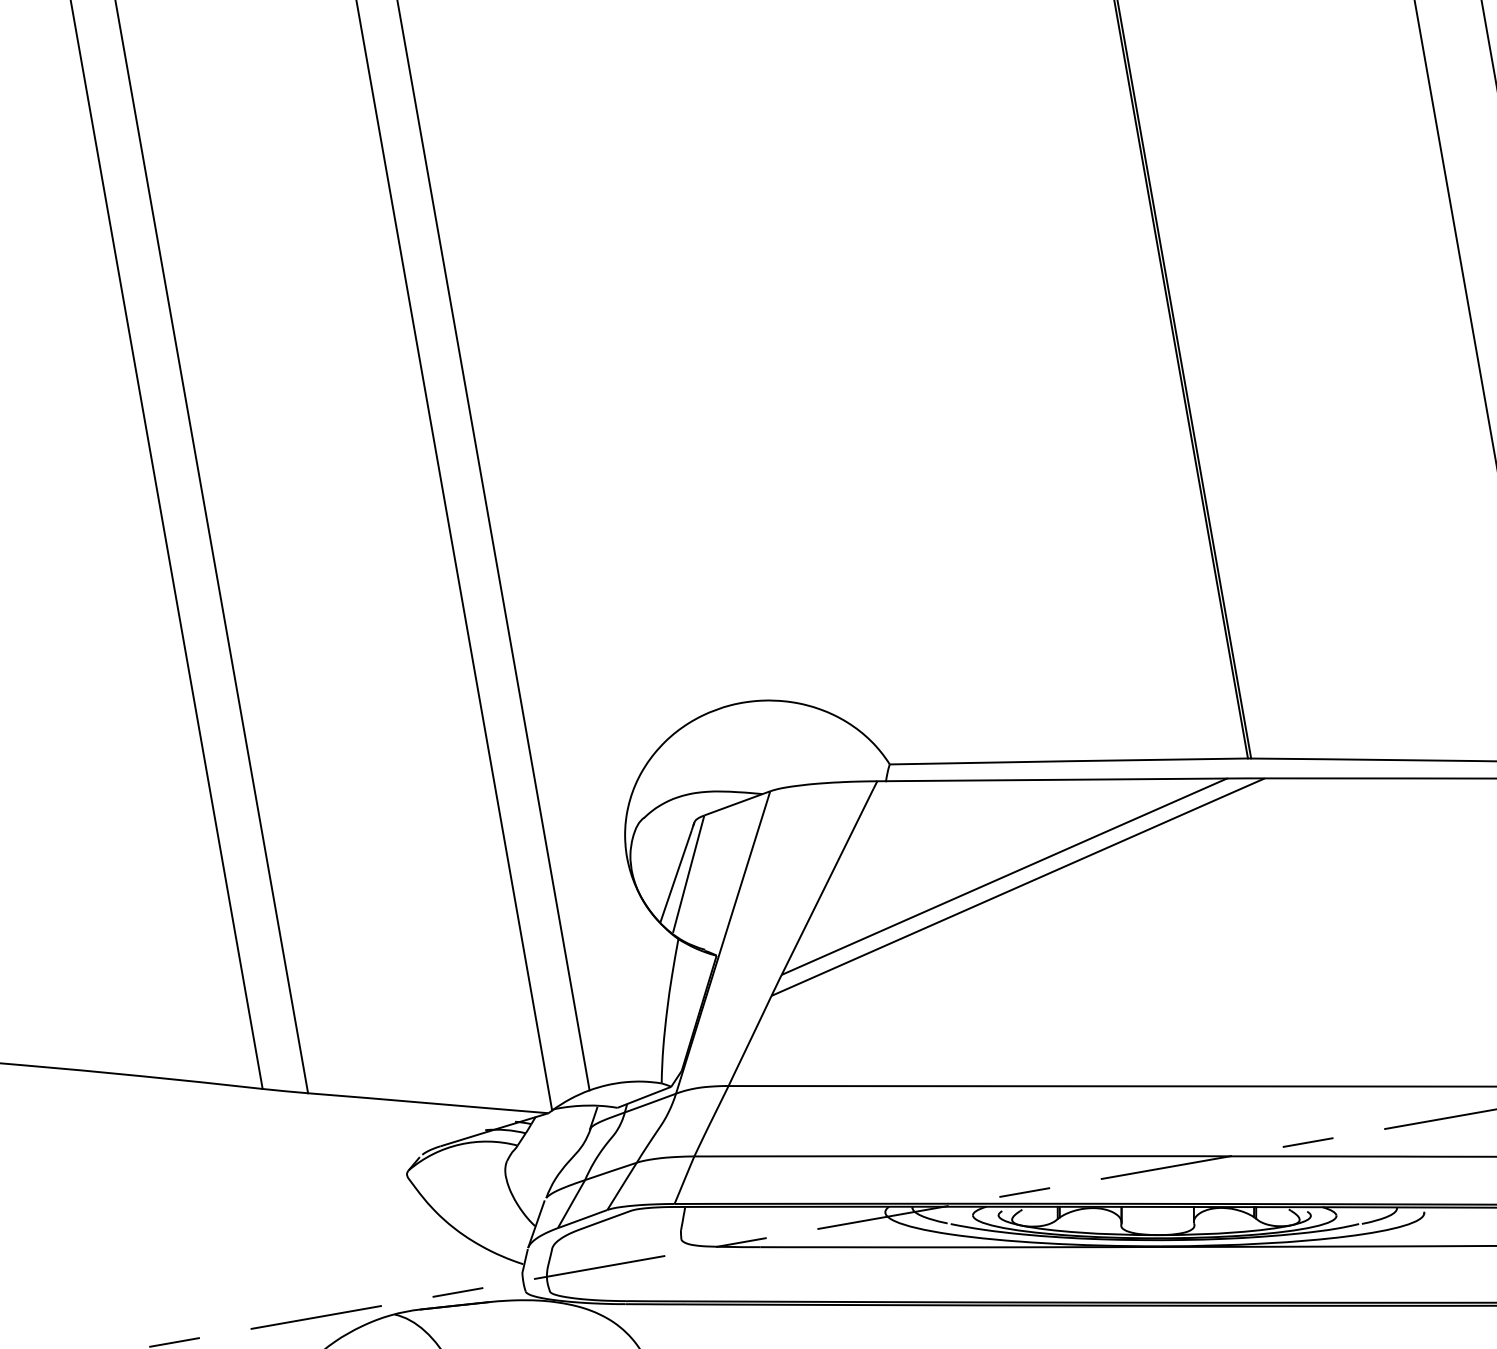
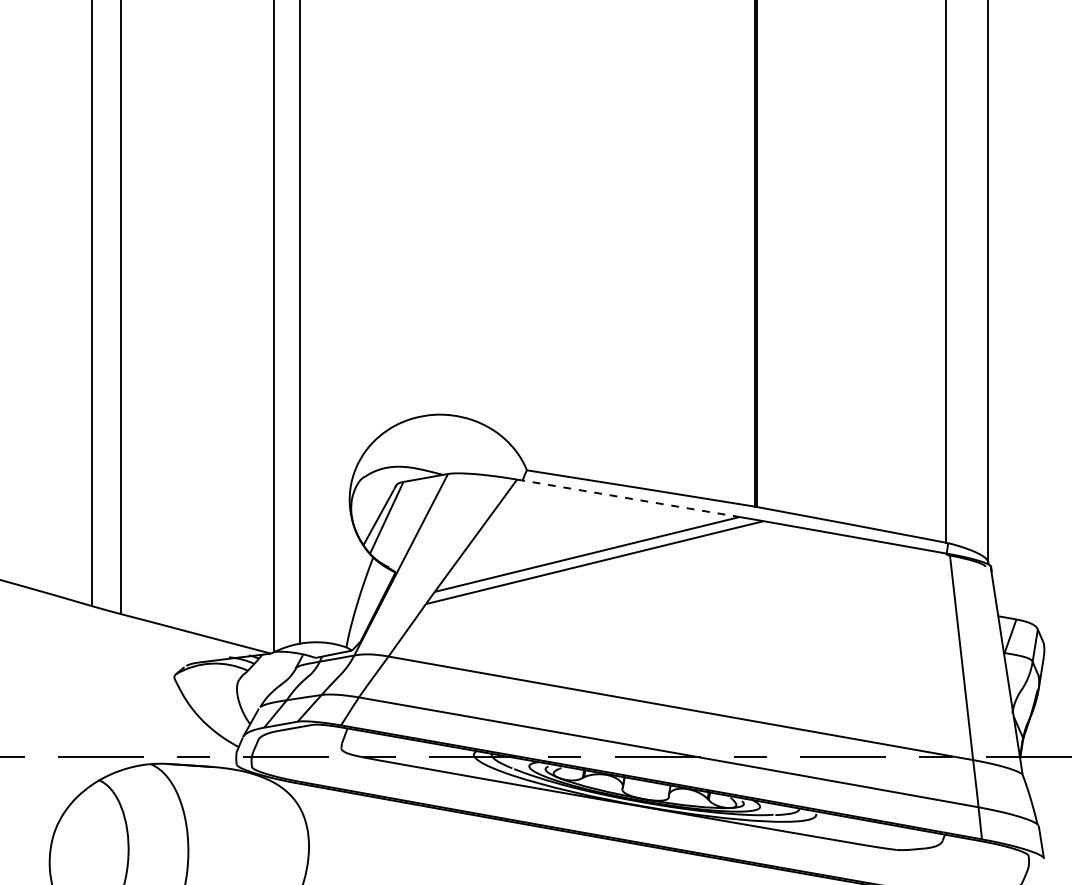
line: (1052, 780) -> (628, 498), solid -> dashed

